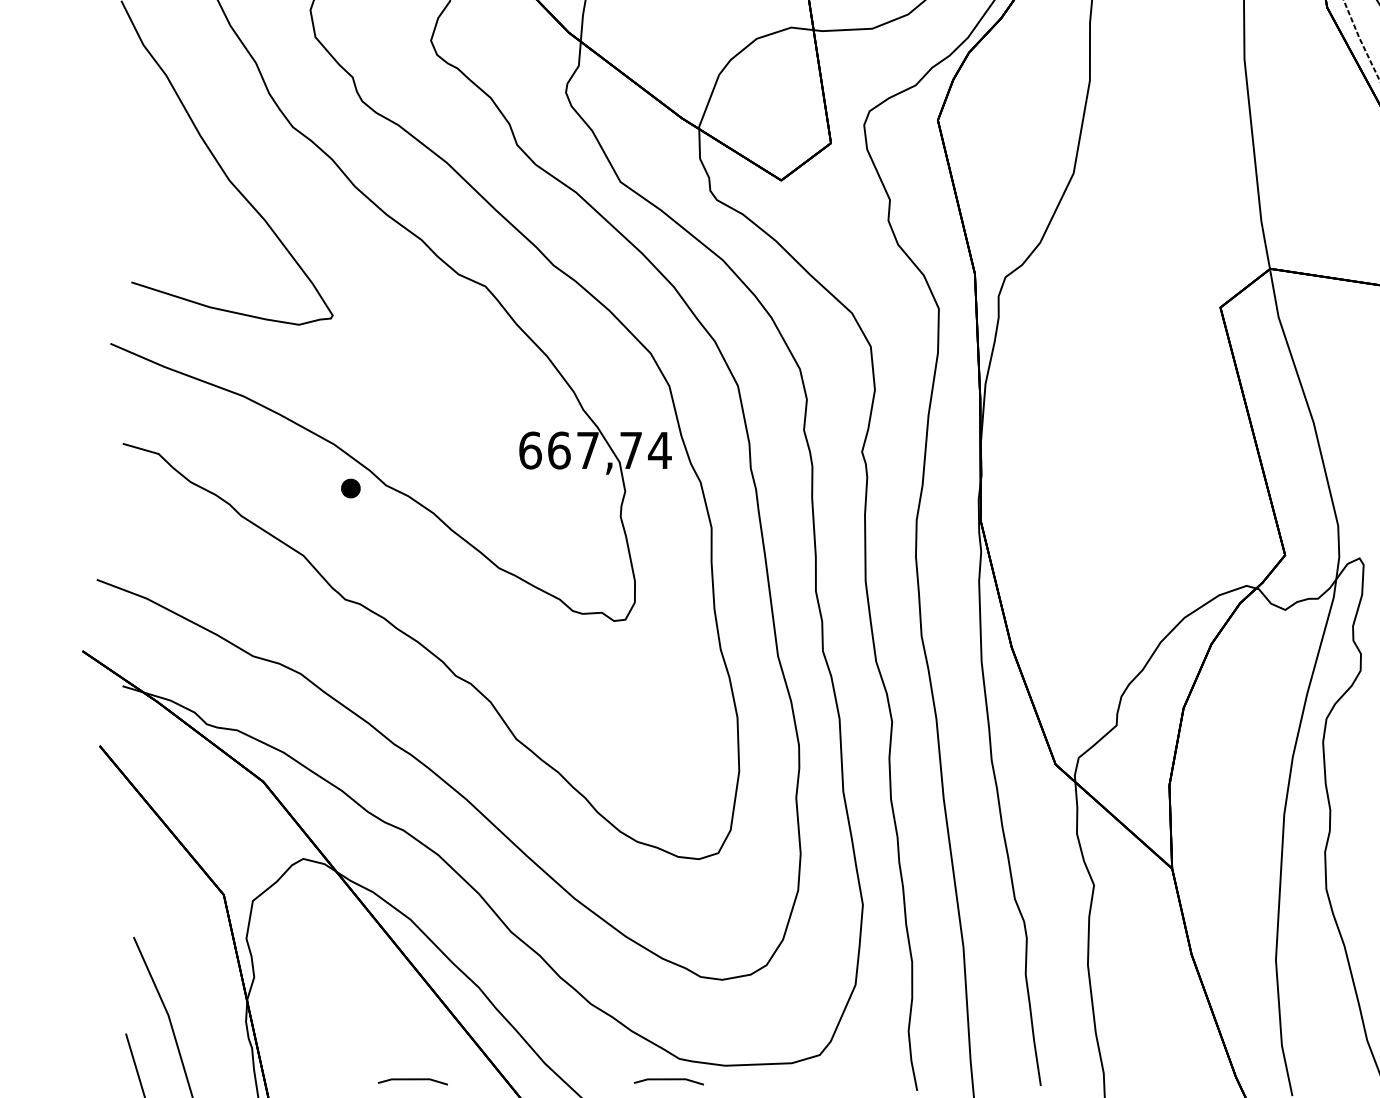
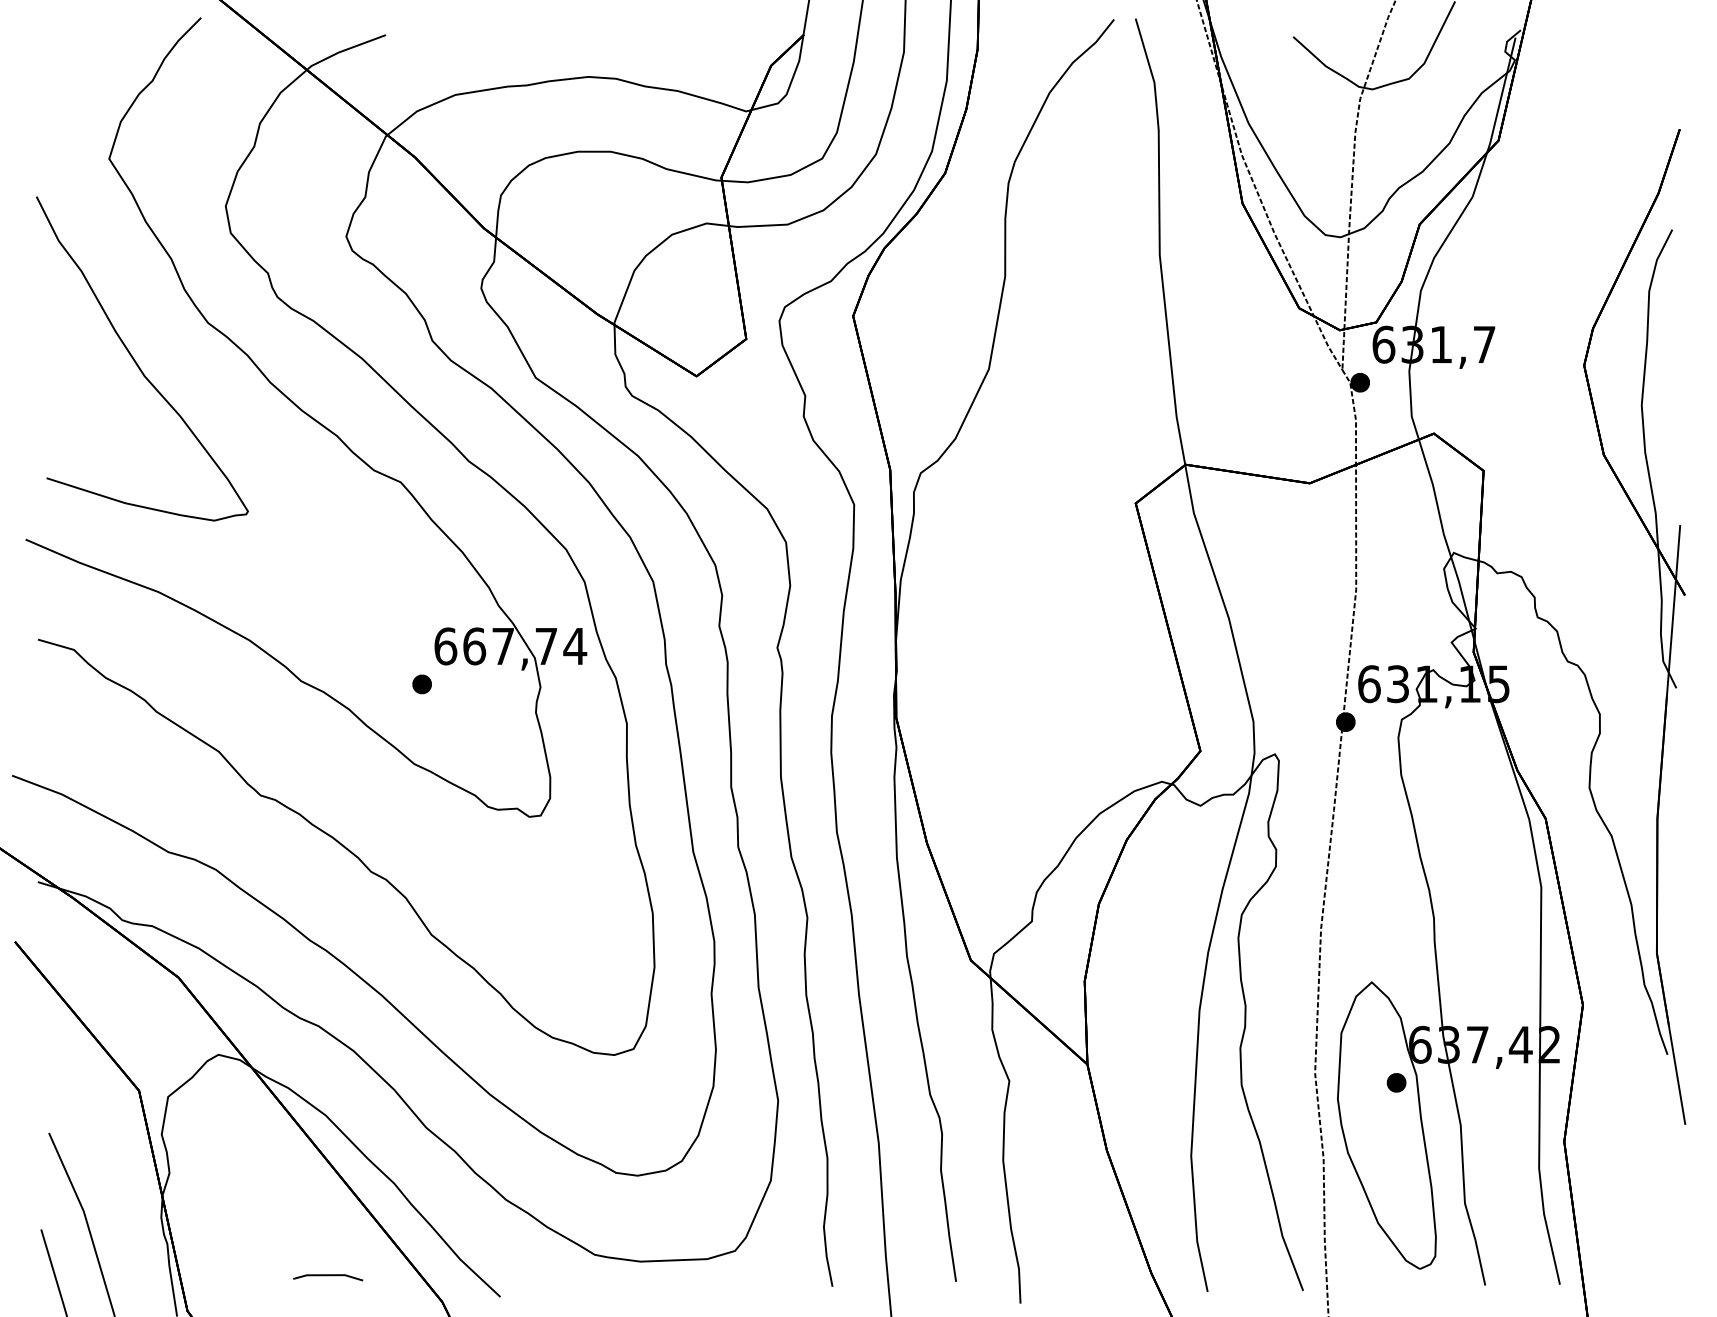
part: (350, 488) -> (421, 684), moved
line: (669, 1080) -> (584, 1276), removed

